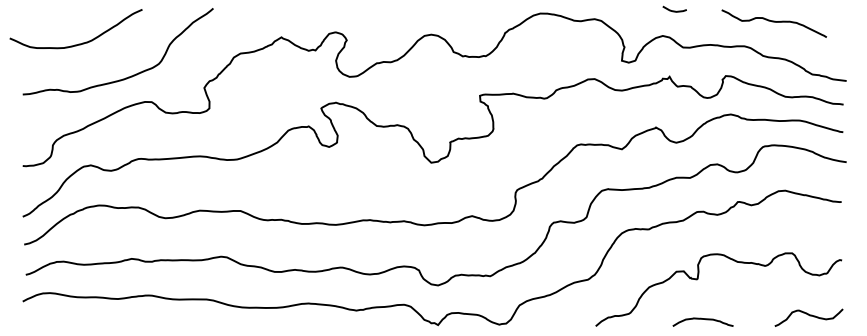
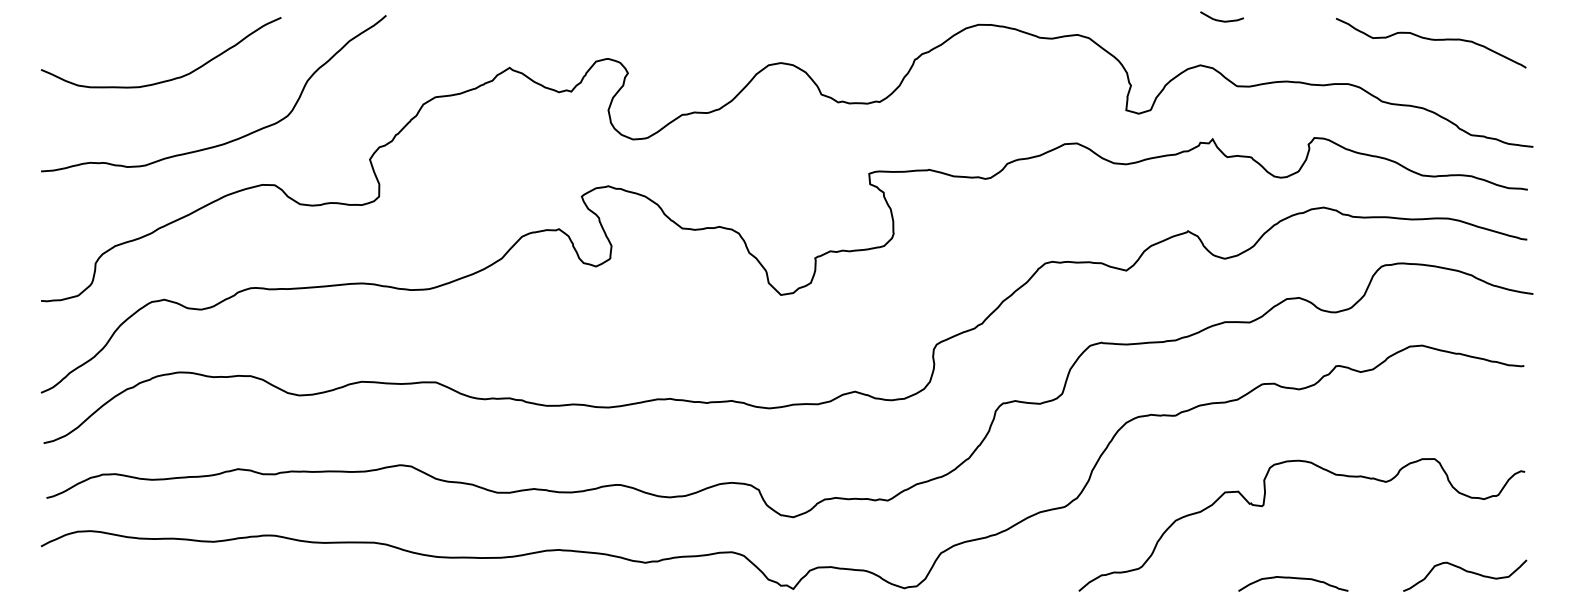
curve: (773, 22) -> (1429, 40), moved
curve: (78, 43) -> (165, 78), moved
curve: (702, 319) -> (1292, 578), moved

